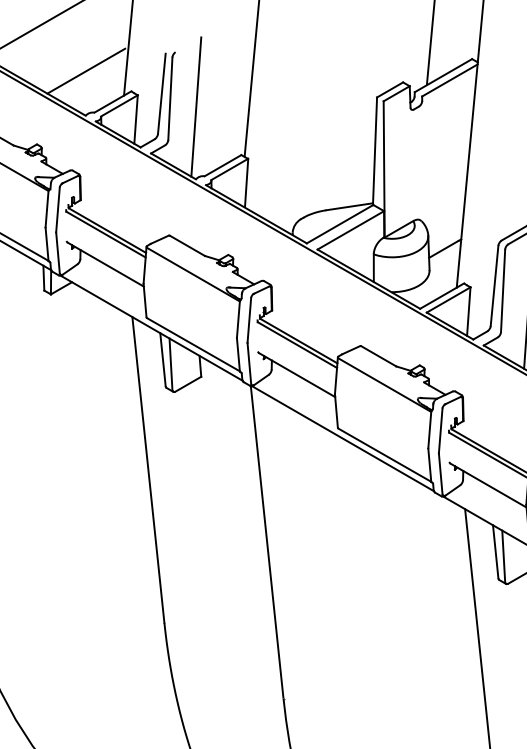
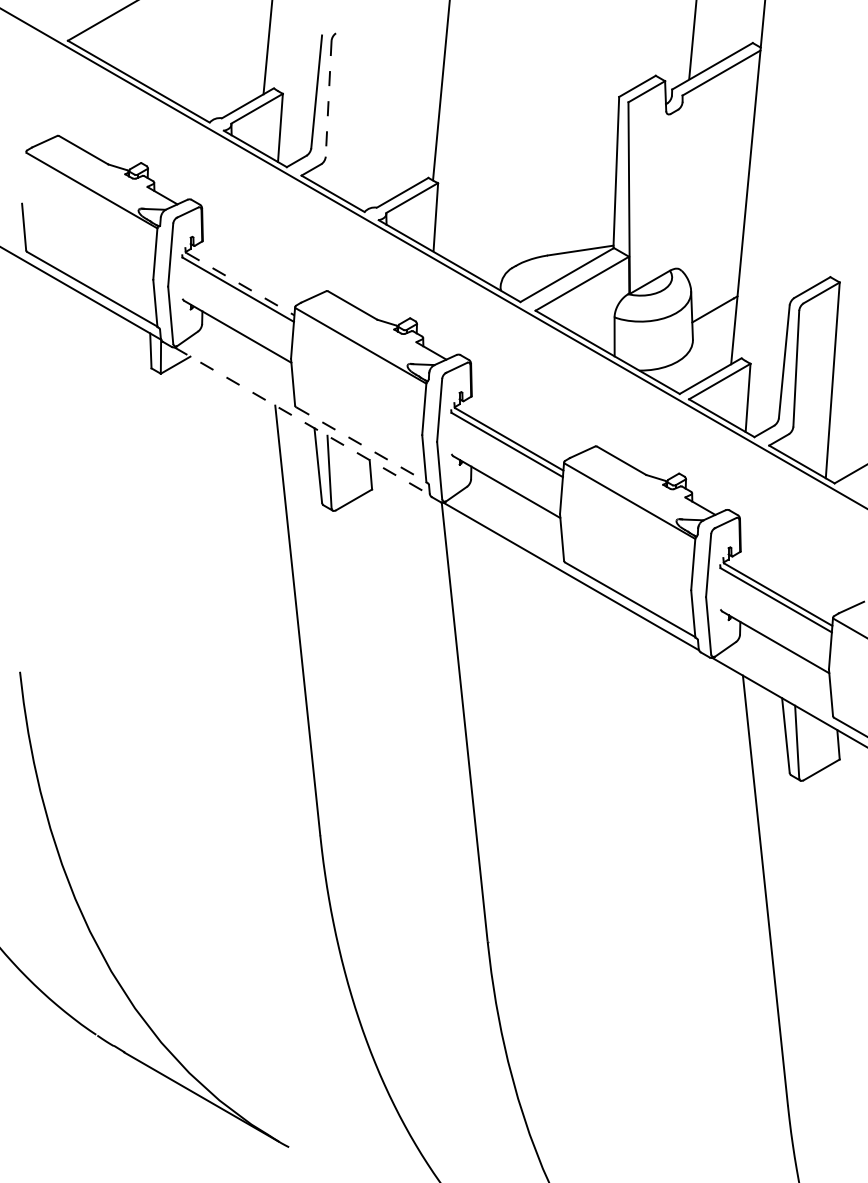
line: (86, 70) -> (210, 59), removed
line: (170, 98) -> (328, 98), solid -> dashed
line: (196, 107) -> (365, 110), removed
line: (107, 230) -> (240, 284), solid -> dashed
line: (151, 328) -> (302, 421), solid -> dashed
line: (193, 344) -> (361, 444), solid -> dashed

